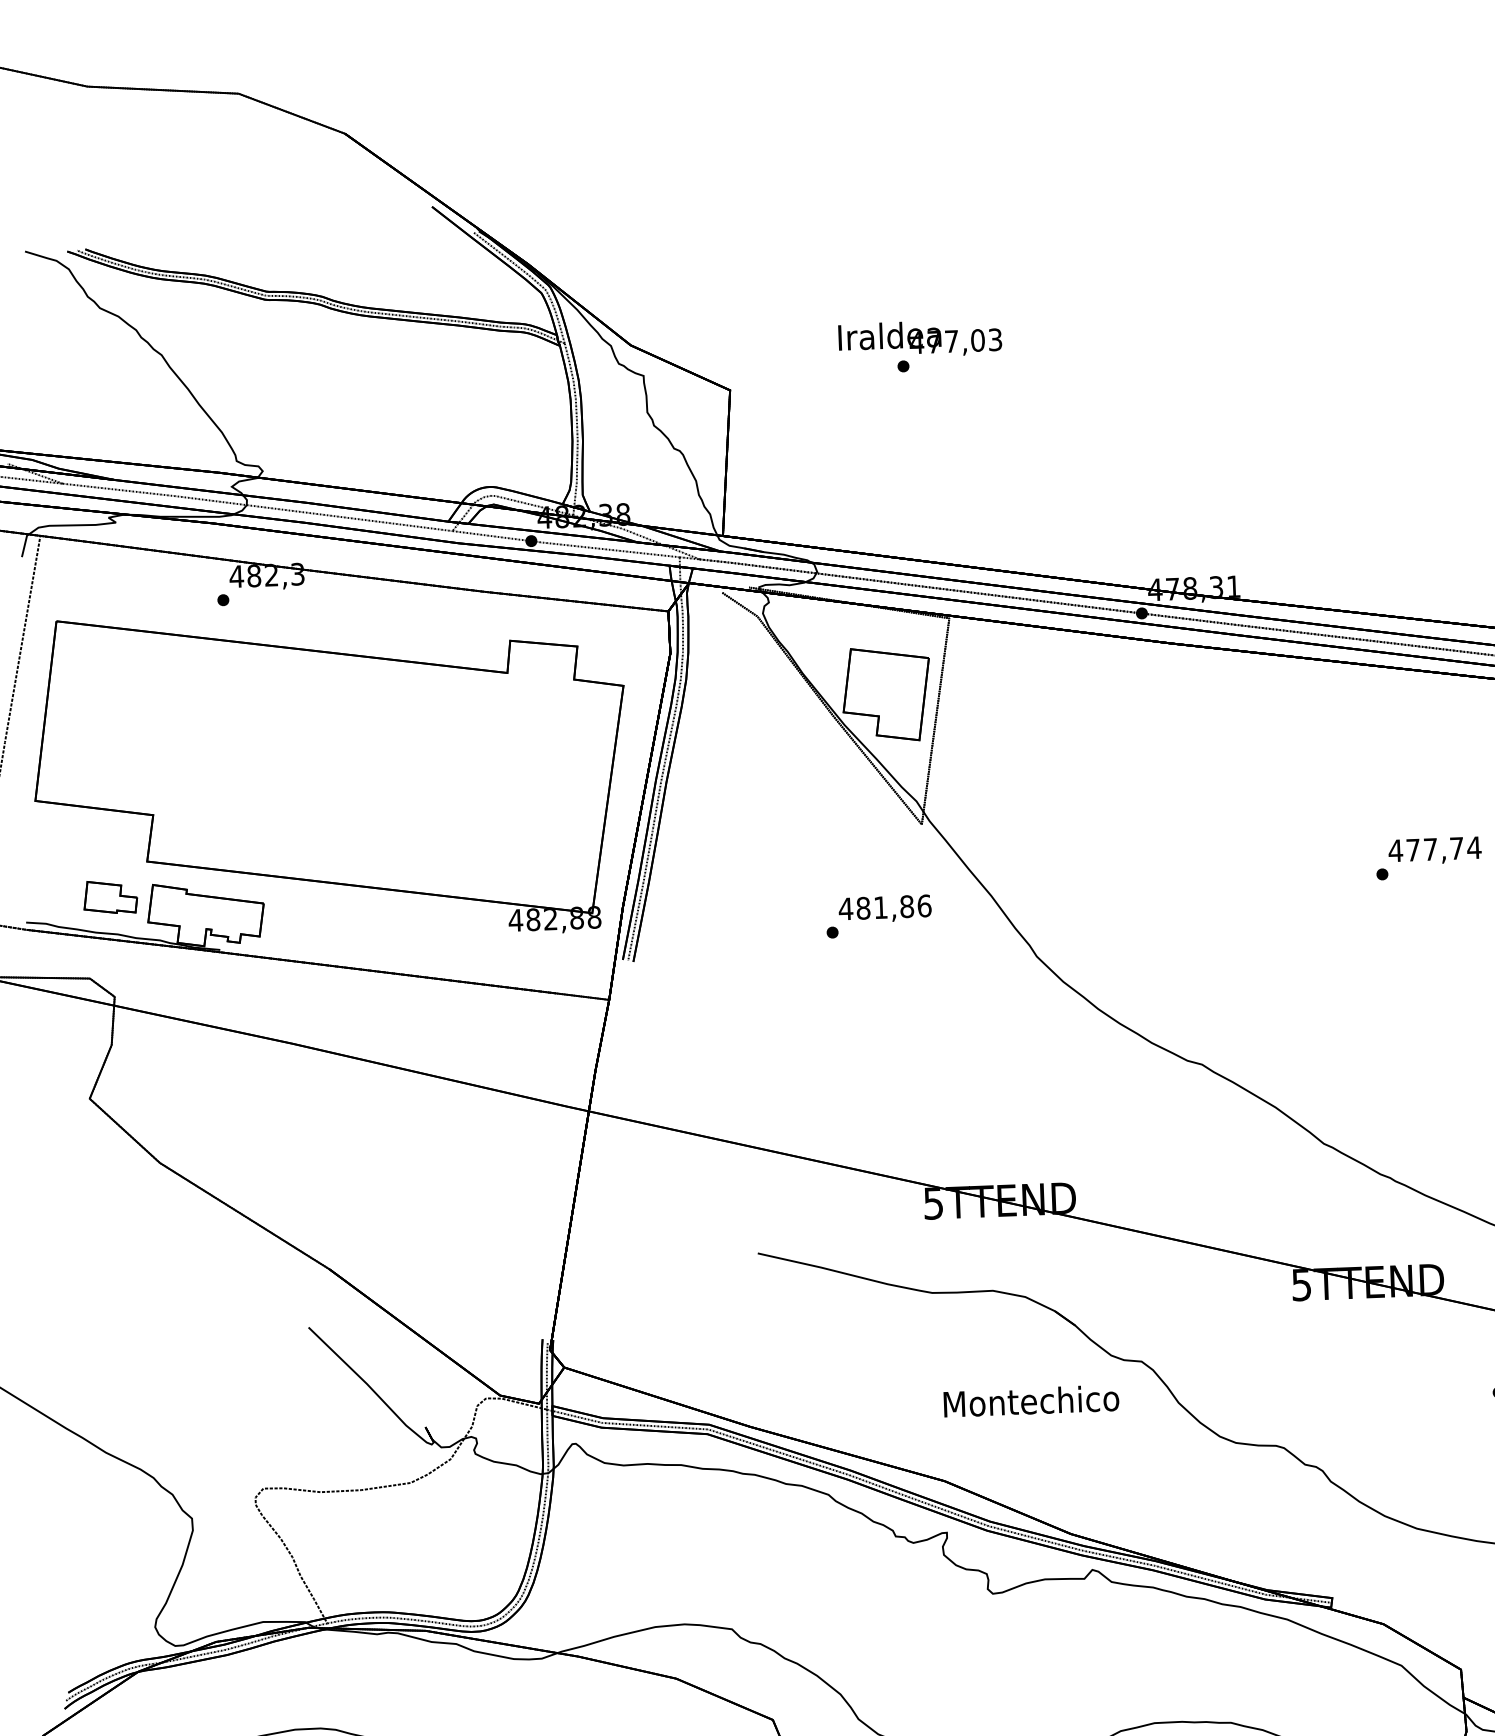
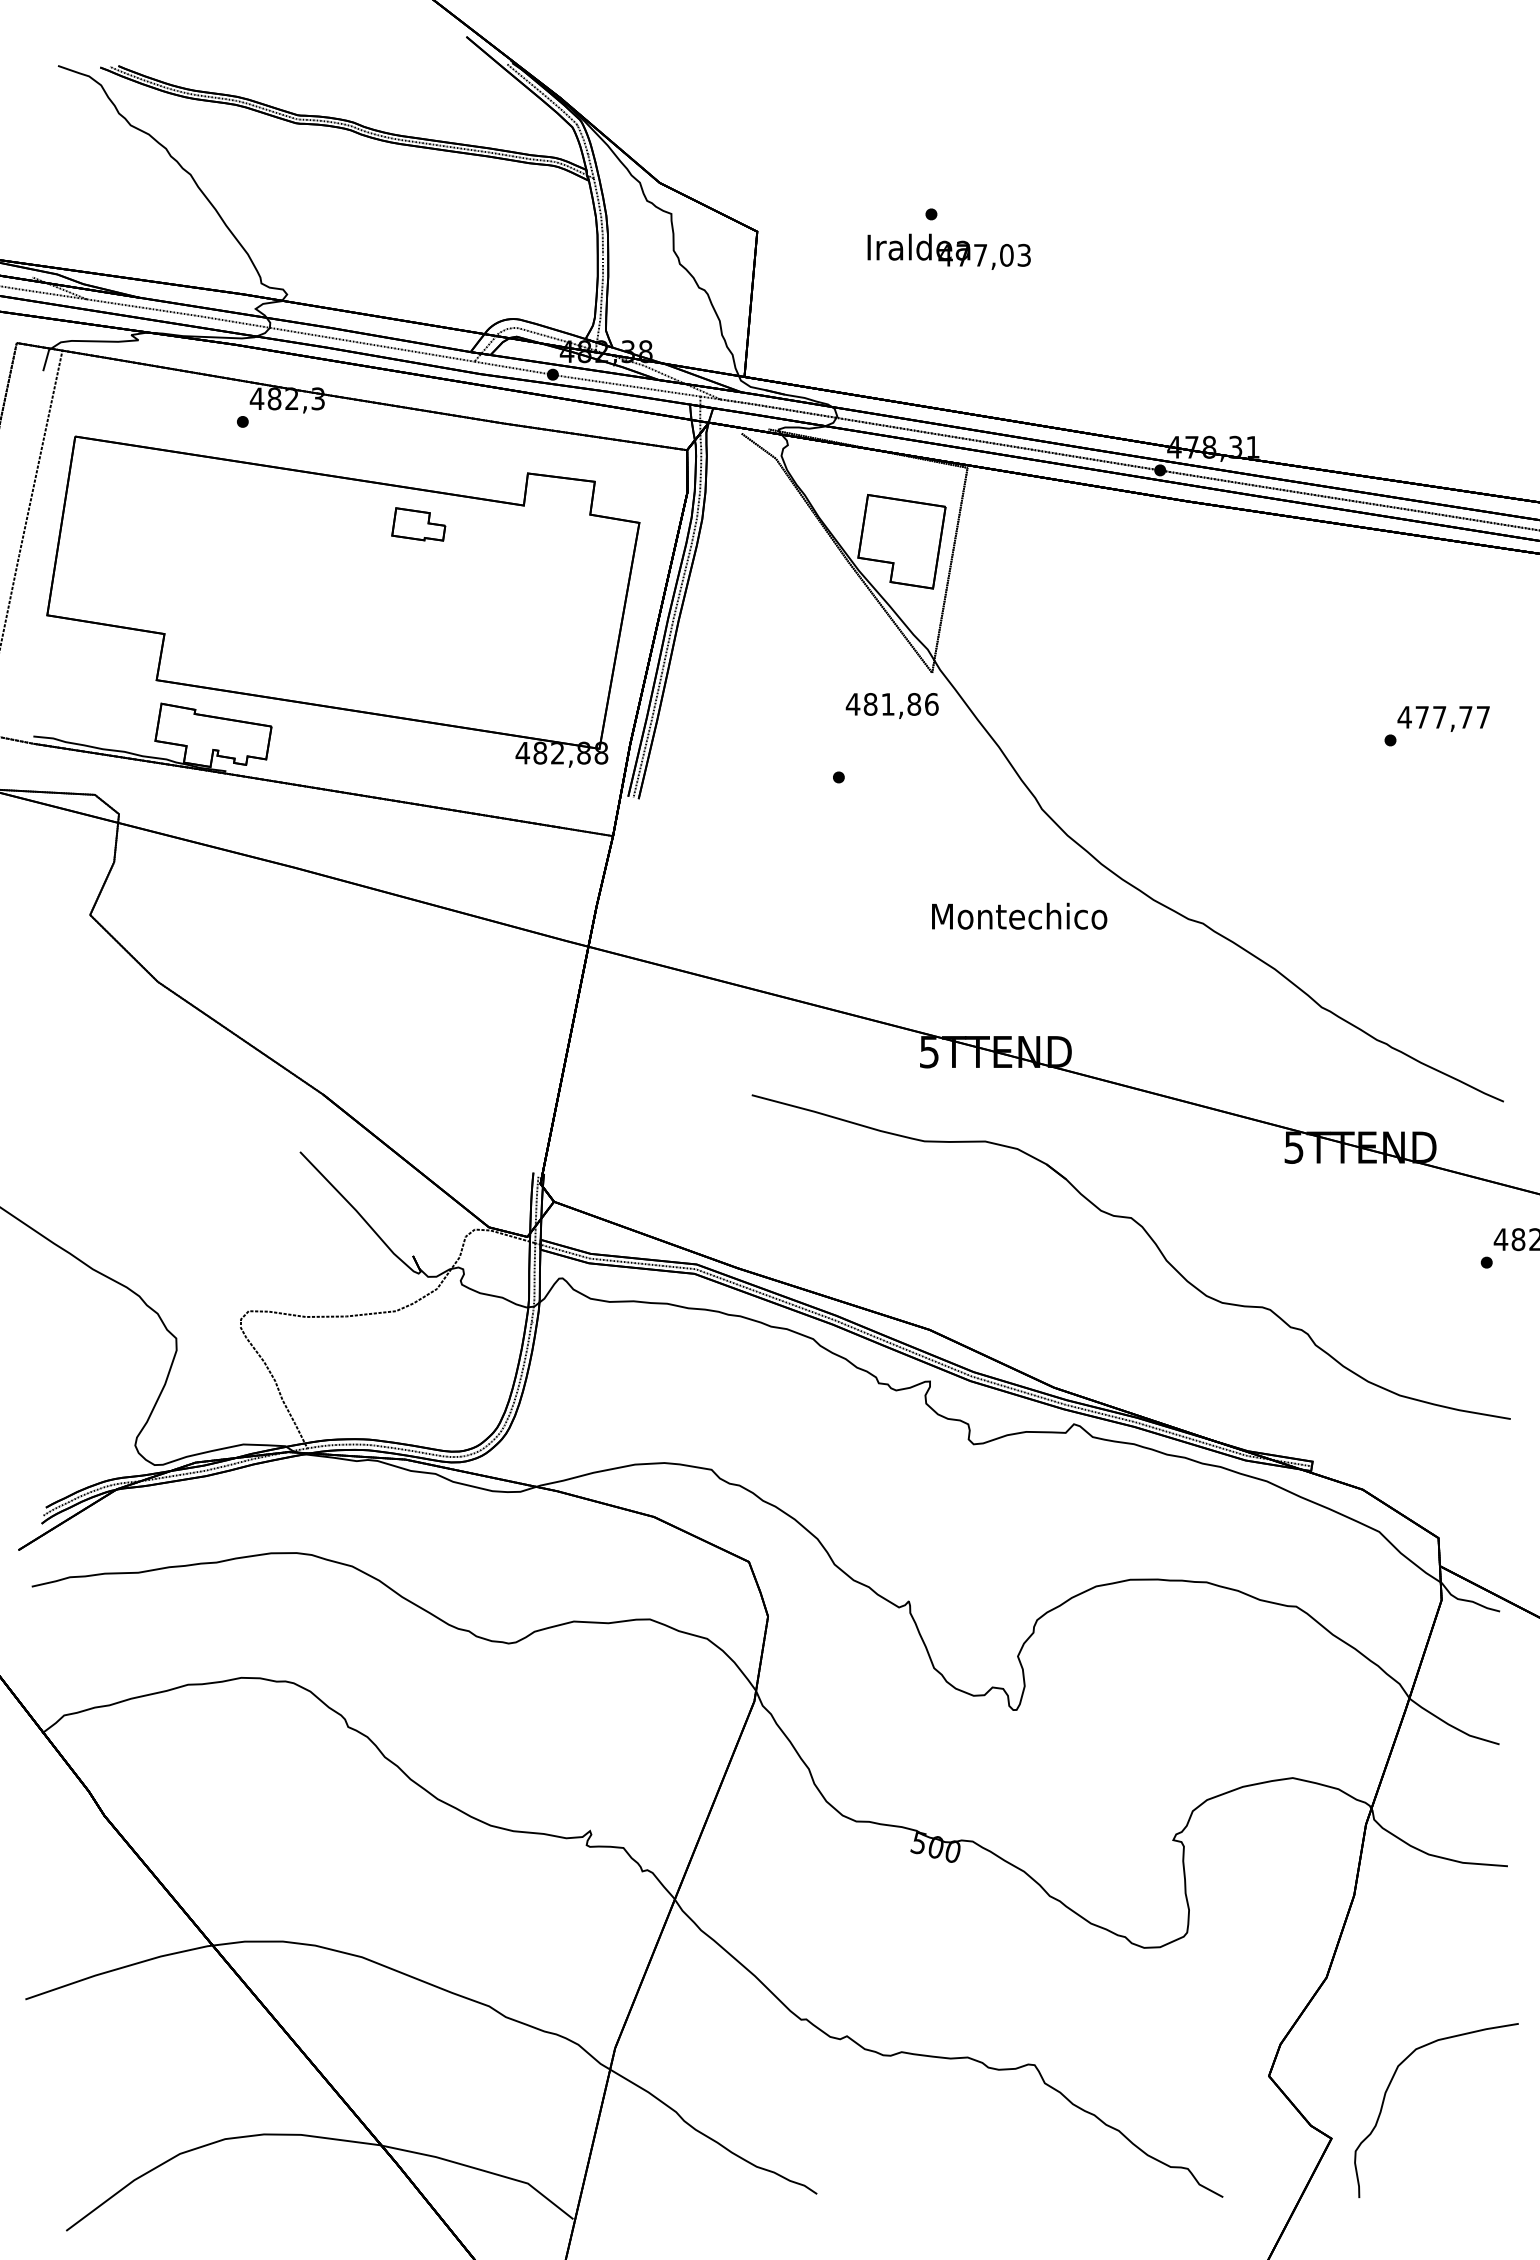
text: (919, 338) -> (948, 251), moved
text: (1474, 847) -> (1483, 717), 477,74 -> 477,77
part: (110, 897) -> (418, 524), moved
text: (884, 908) -> (891, 705), moved
text: (1031, 1400) -> (1019, 915), moved

